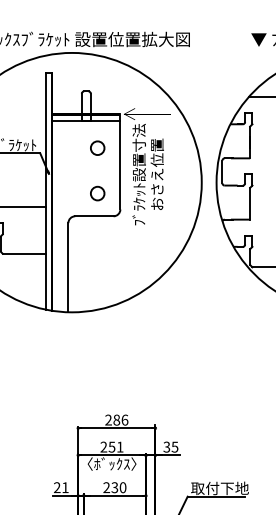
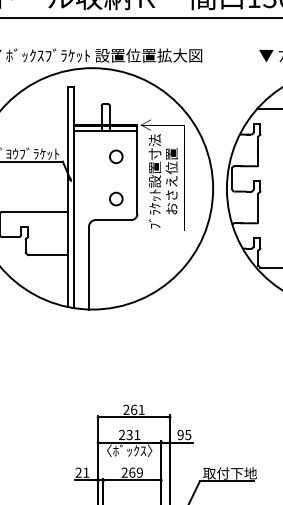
text: (120, 419) -> (137, 409), 286 -> 261
text: (111, 446) -> (129, 434), 251 -> 231
text: (166, 447) -> (180, 435), 35 -> 95
text: (118, 487) -> (135, 472), 230 -> 269

